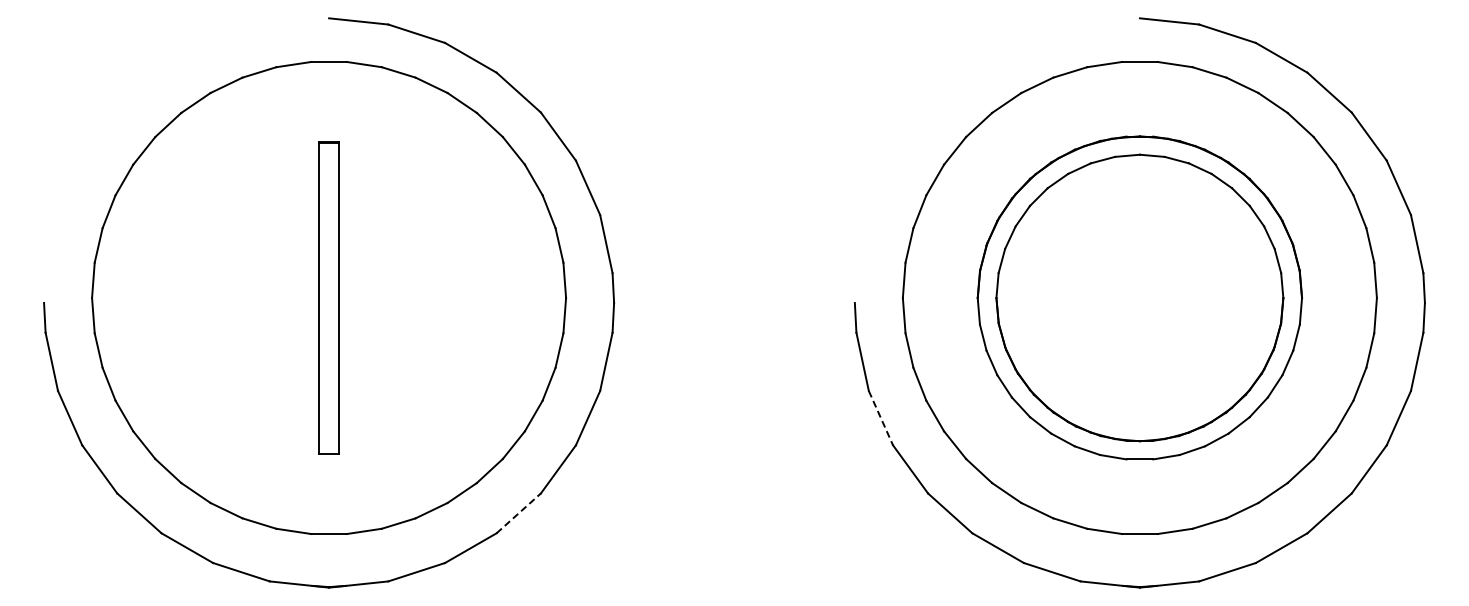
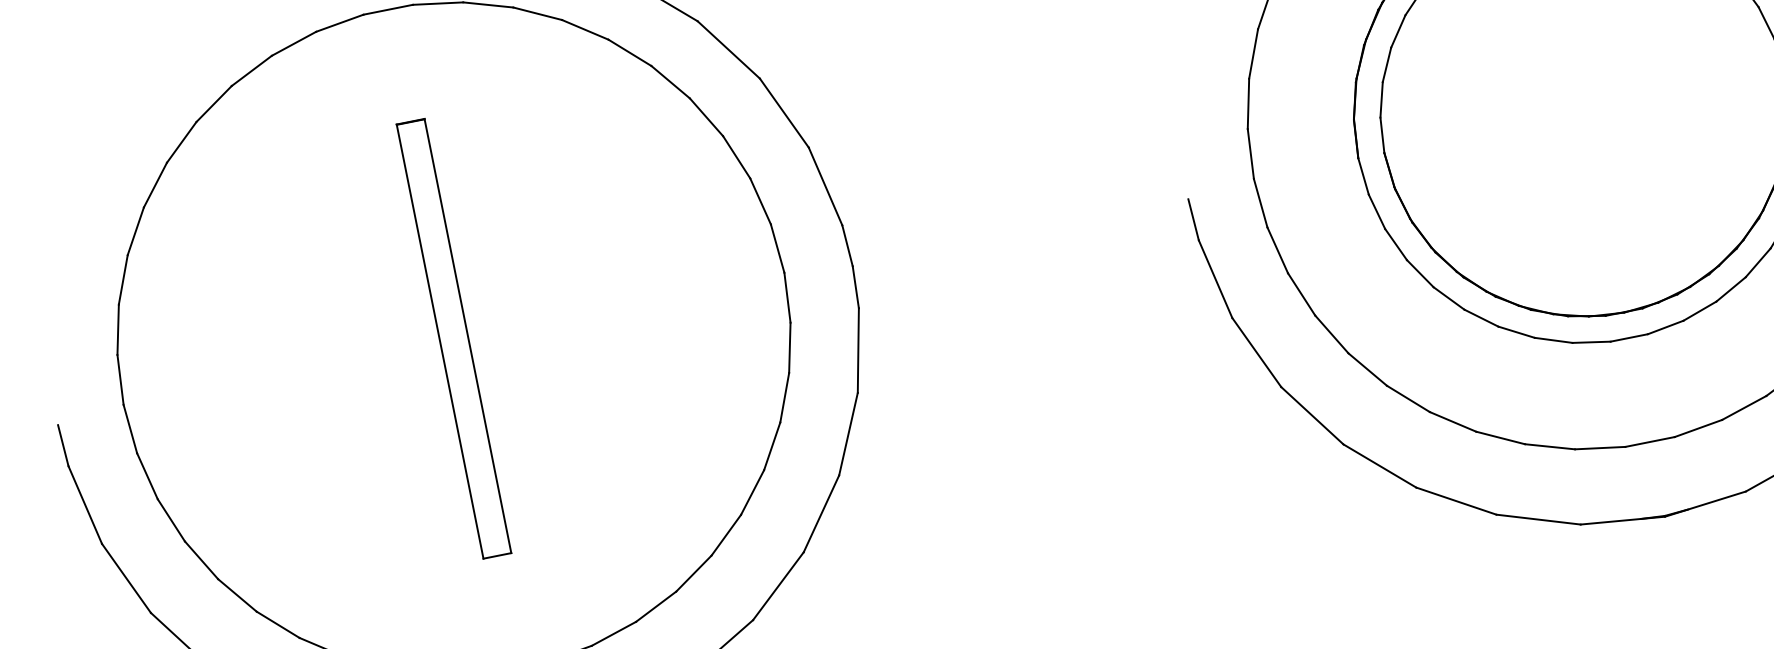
line: (880, 418) -> (1256, 353), dashed -> solid
line: (518, 513) -> (778, 586), dashed -> solid

